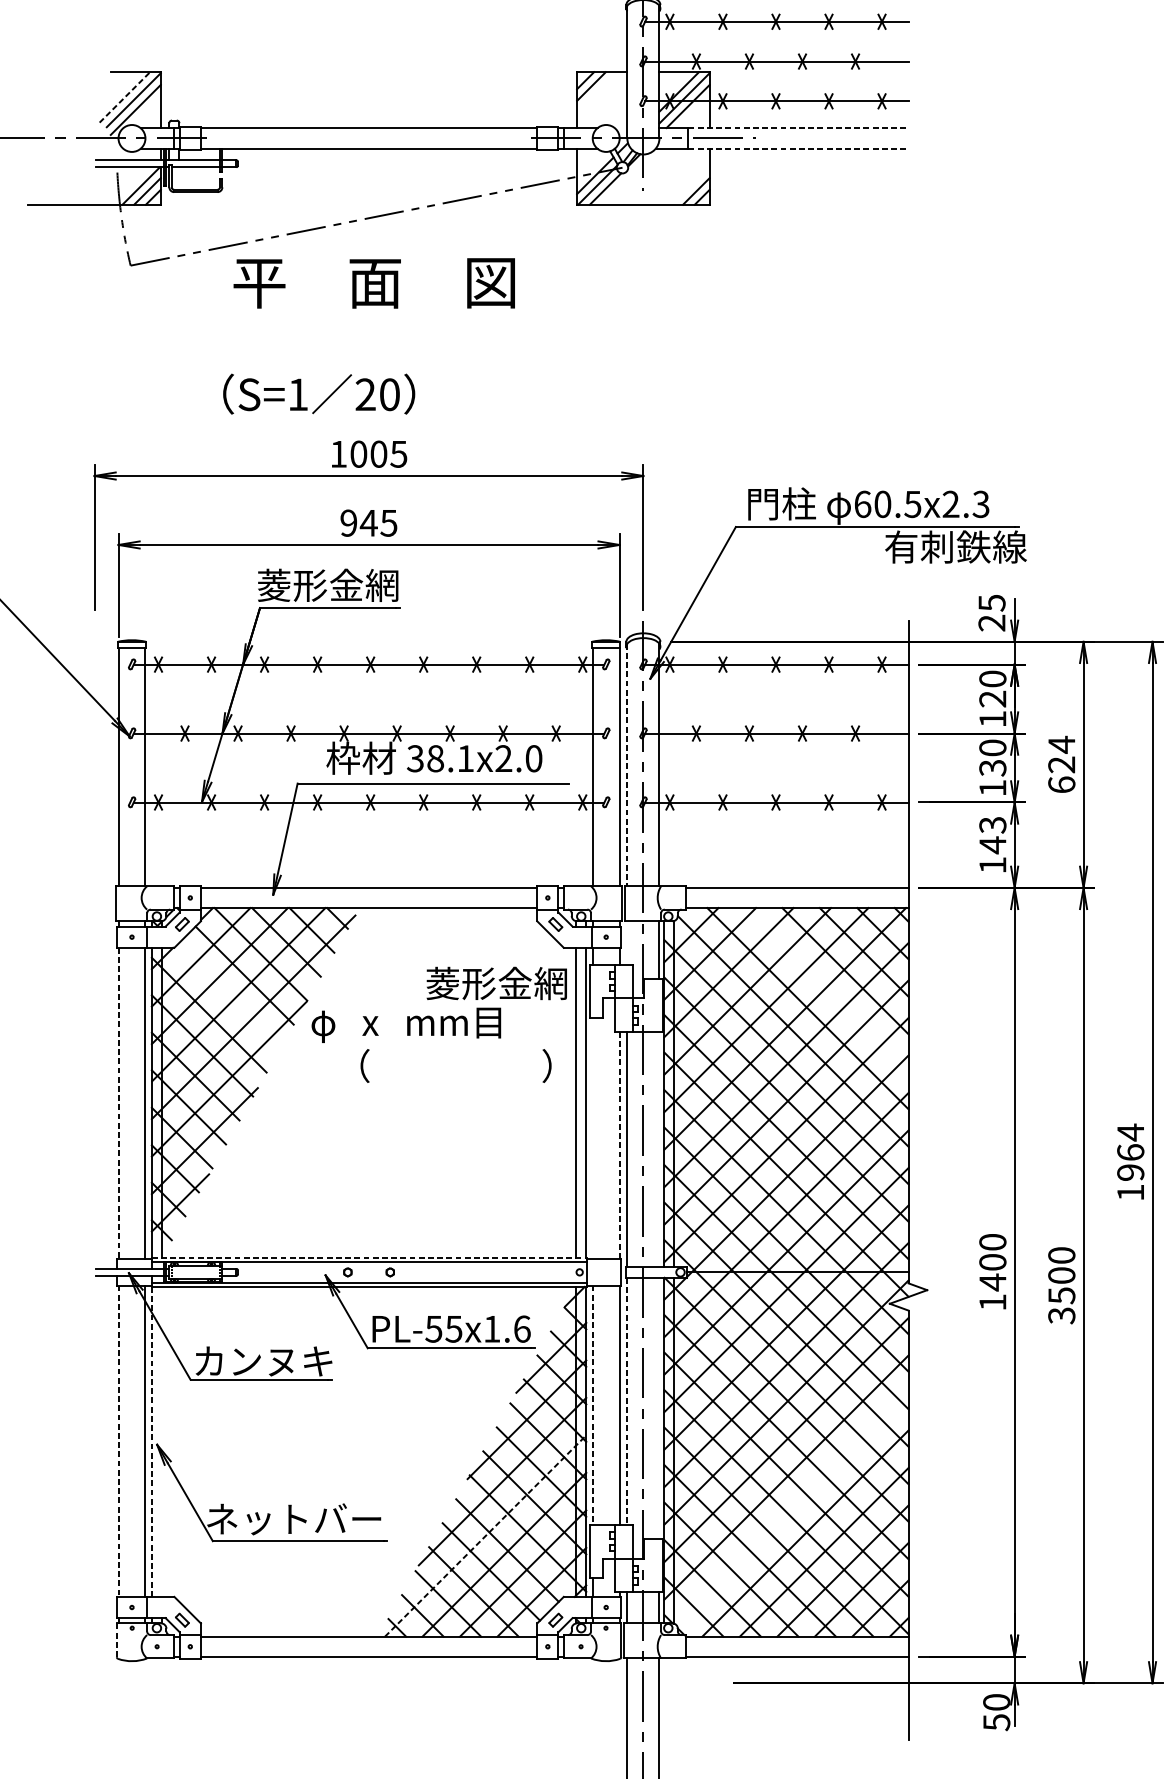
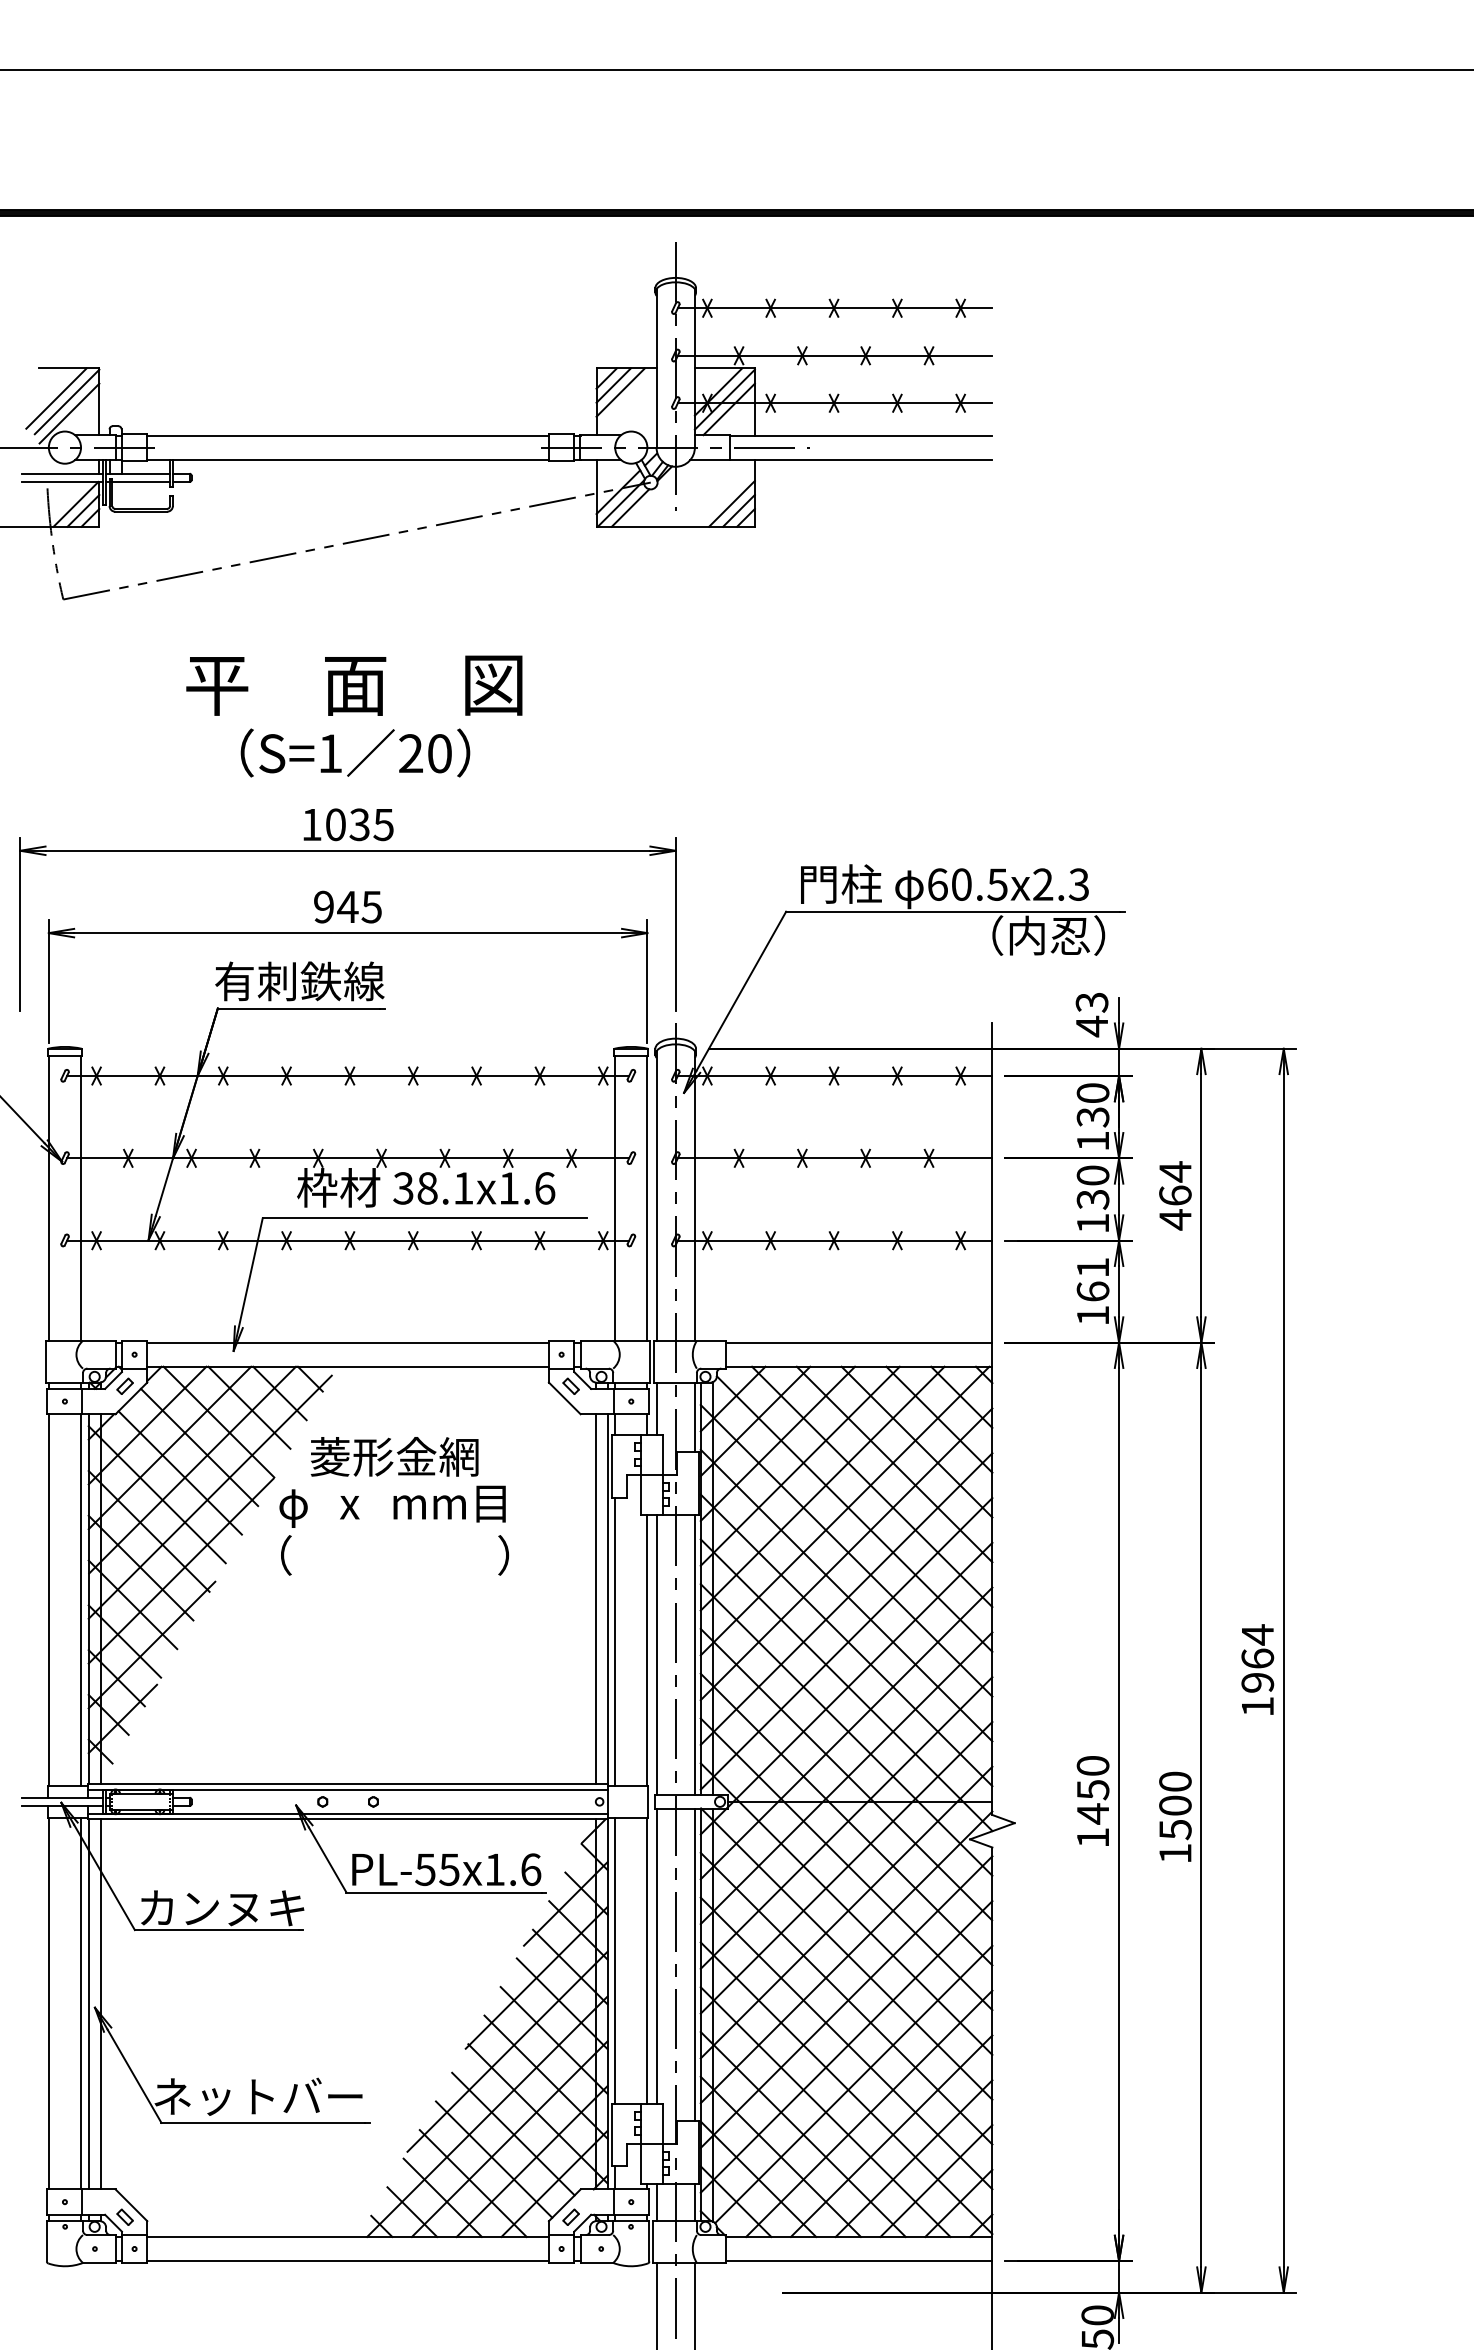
line: (597, 92) -> (620, 392), added
line: (124, 97) -> (56, 398), dashed -> solid
line: (798, 128) -> (861, 435), dashed -> solid
line: (798, 148) -> (861, 459), dashed -> solid
line: (690, 185) -> (731, 503), added
text: (374, 283) -> (354, 685), moved
text: (319, 393) -> (355, 752), moved
text: (378, 454) -> (359, 824), 1005 -> 1035
text: (955, 546) -> (1048, 935), 有刺鉄線 -> （内忍）
text: (328, 585) -> (299, 981), 菱形金網 -> 有刺鉄線
text: (991, 613) -> (1091, 1014), 25 -> 43
text: (993, 699) -> (1093, 1117), 120 -> 130
text: (519, 758) -> (527, 1188), 38.1x2.0 -> 38.1x1.6
line: (627, 764) -> (656, 1195), dashed -> solid
text: (1061, 774) -> (1175, 1207), 624 -> 464
text: (992, 835) -> (1092, 1280), 143 -> 161
line: (627, 943) -> (656, 1408), added
text: (496, 983) -> (394, 1456), moved
line: (826, 989) -> (894, 1464), added
line: (227, 996) -> (179, 1472), added
text: (456, 1066) -> (395, 1555), moved
line: (118, 1103) -> (48, 1600), dashed -> solid
line: (592, 1138) -> (615, 1641), added
line: (619, 1145) -> (647, 1650), dashed -> solid
line: (659, 1148) -> (694, 1654), added
line: (369, 1257) -> (348, 1784), dashed -> solid
text: (992, 1262) -> (1092, 1790), 1400 -> 1450
text: (1061, 1316) -> (1175, 1854), 3500 -> 1500
line: (627, 1401) -> (656, 1956), dashed -> solid
line: (592, 1406) -> (615, 1961), dashed -> solid
line: (659, 1408) -> (694, 1964), added
line: (118, 1441) -> (48, 2003), dashed -> solid
line: (151, 1442) -> (88, 2004), dashed -> solid
line: (161, 1442) -> (100, 2004), added
line: (792, 1509) -> (853, 2084), added
line: (485, 1535) -> (487, 2116), dashed -> solid
line: (116, 1640) -> (46, 2241), dashed -> solid

